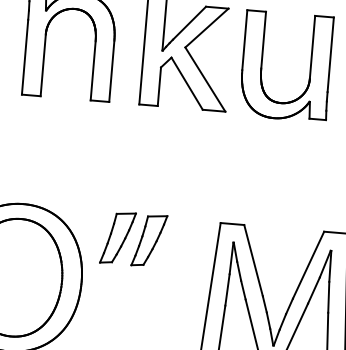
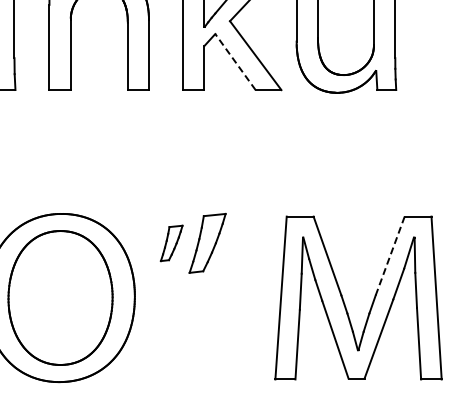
line: (187, 84) -> (235, 62), solid -> dashed
part: (117, 238) -> (171, 243), size x0.6
line: (308, 264) -> (390, 255), solid -> dashed

